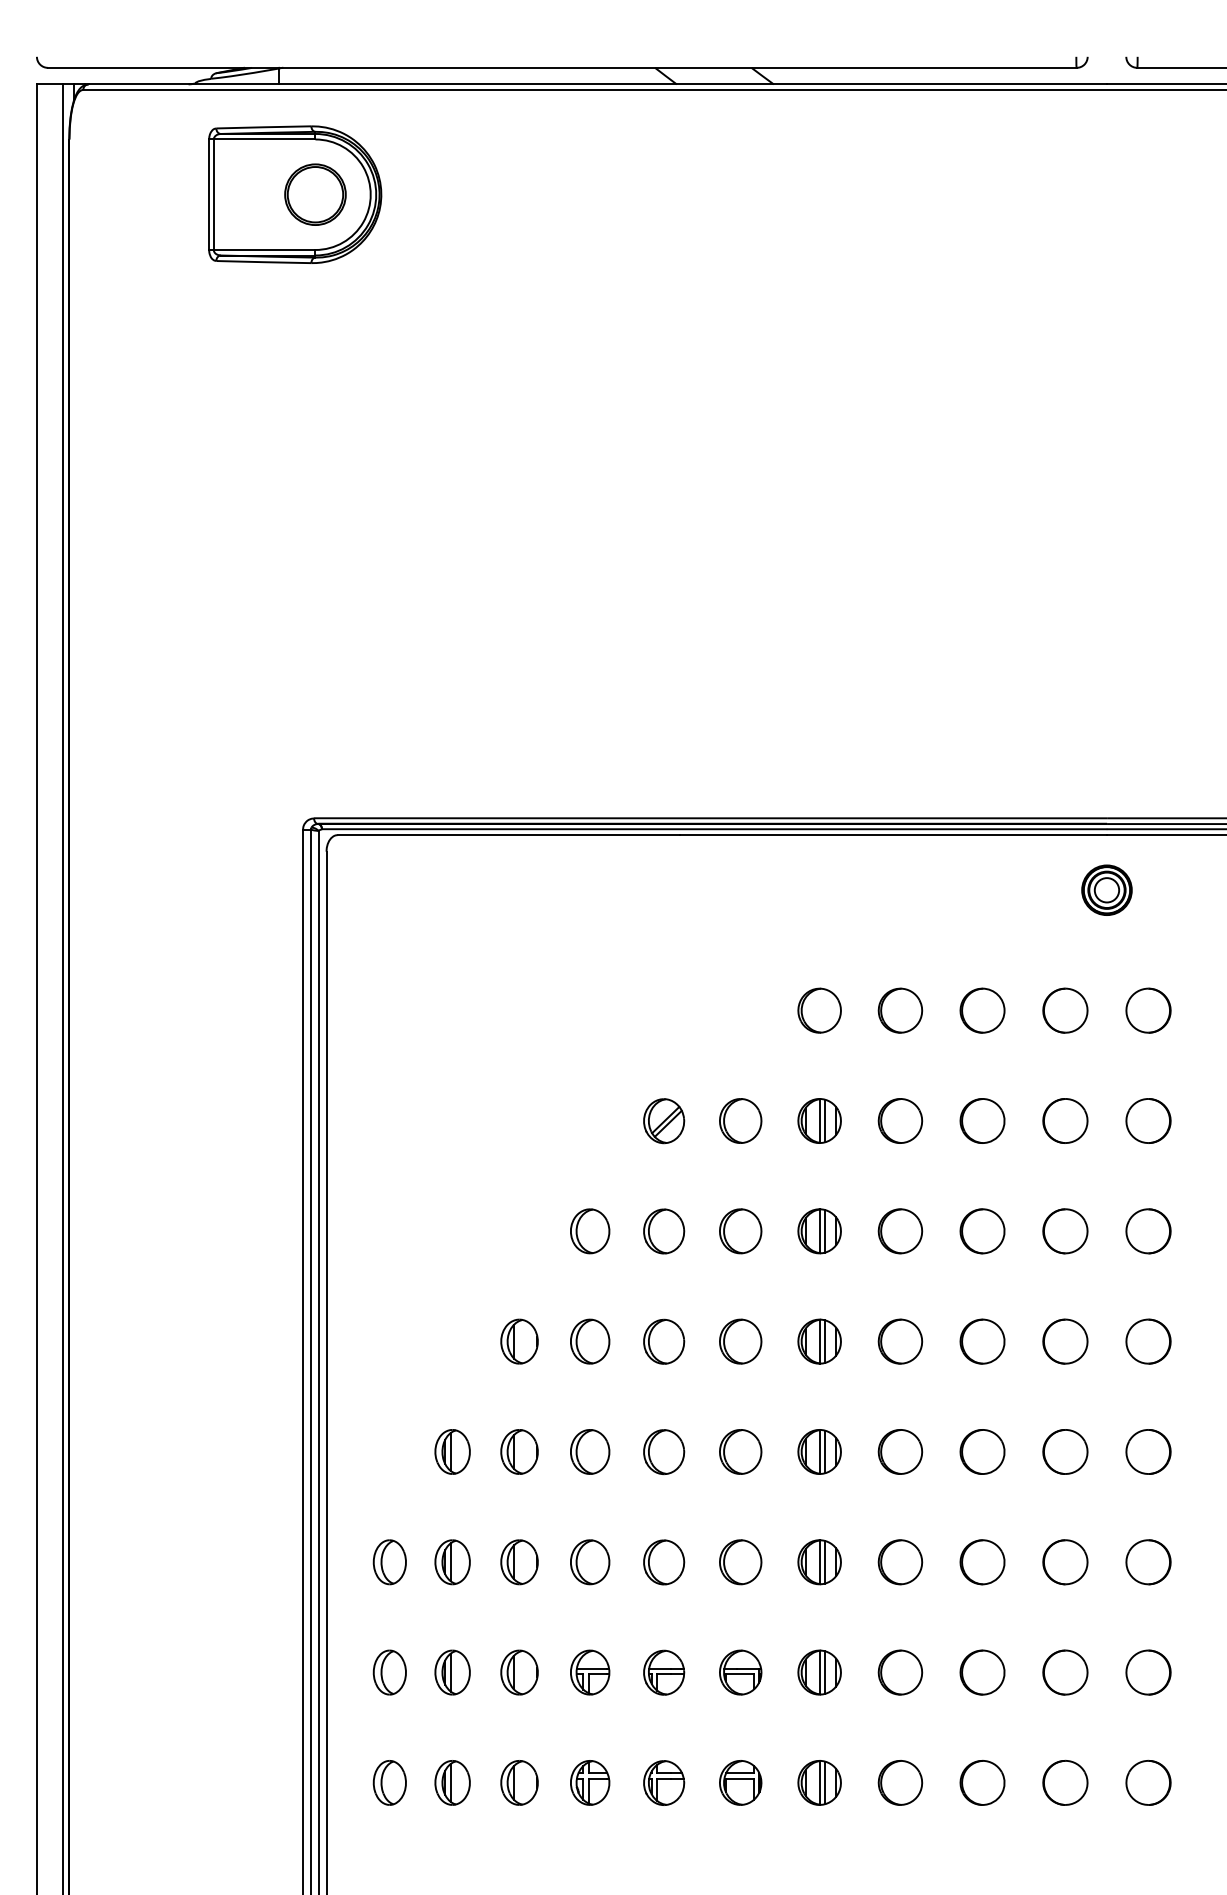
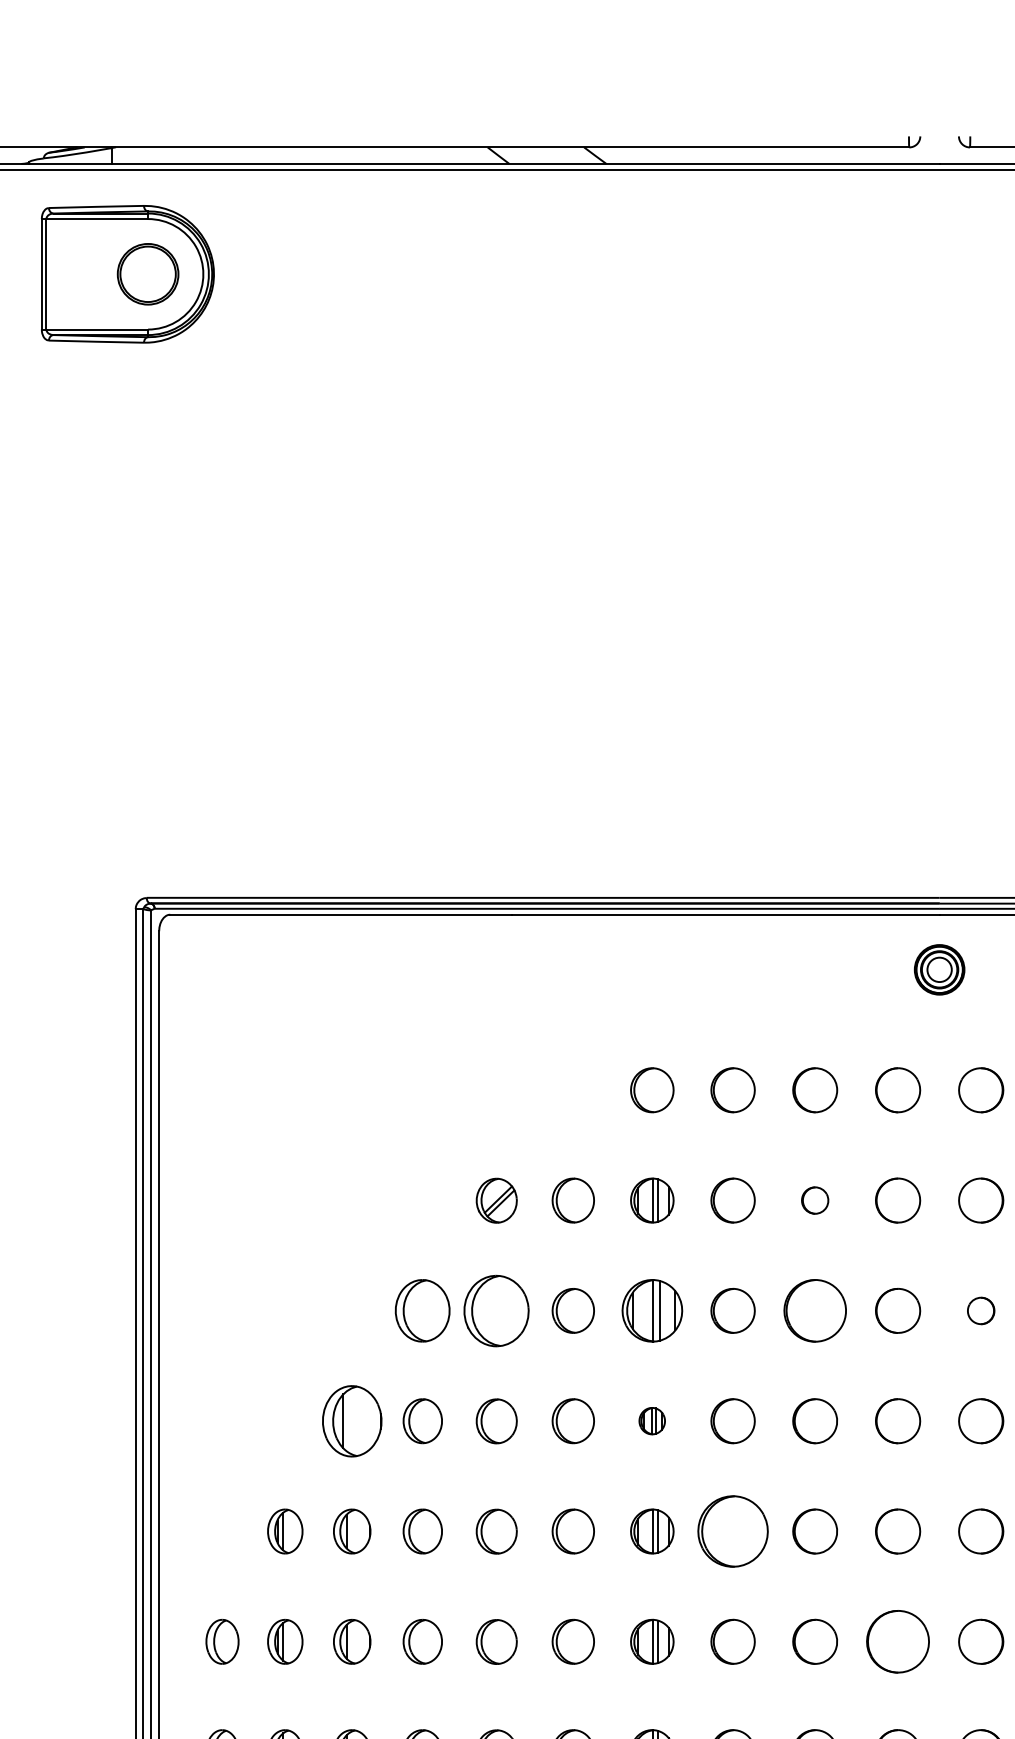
part: (982, 1120) -> (815, 1200), size x0.6
part: (590, 1231) -> (423, 1311), size x1.4
part: (664, 1231) -> (497, 1311), size x1.6
part: (819, 1231) -> (652, 1311), size x1.4
part: (982, 1231) -> (815, 1311), size x1.4
part: (1148, 1231) -> (981, 1311), size x0.6
part: (519, 1341) -> (352, 1421), size x1.6
part: (819, 1341) -> (652, 1421), size x0.6
part: (900, 1451) -> (733, 1531), size x1.6
part: (1065, 1562) -> (898, 1642), size x1.4

